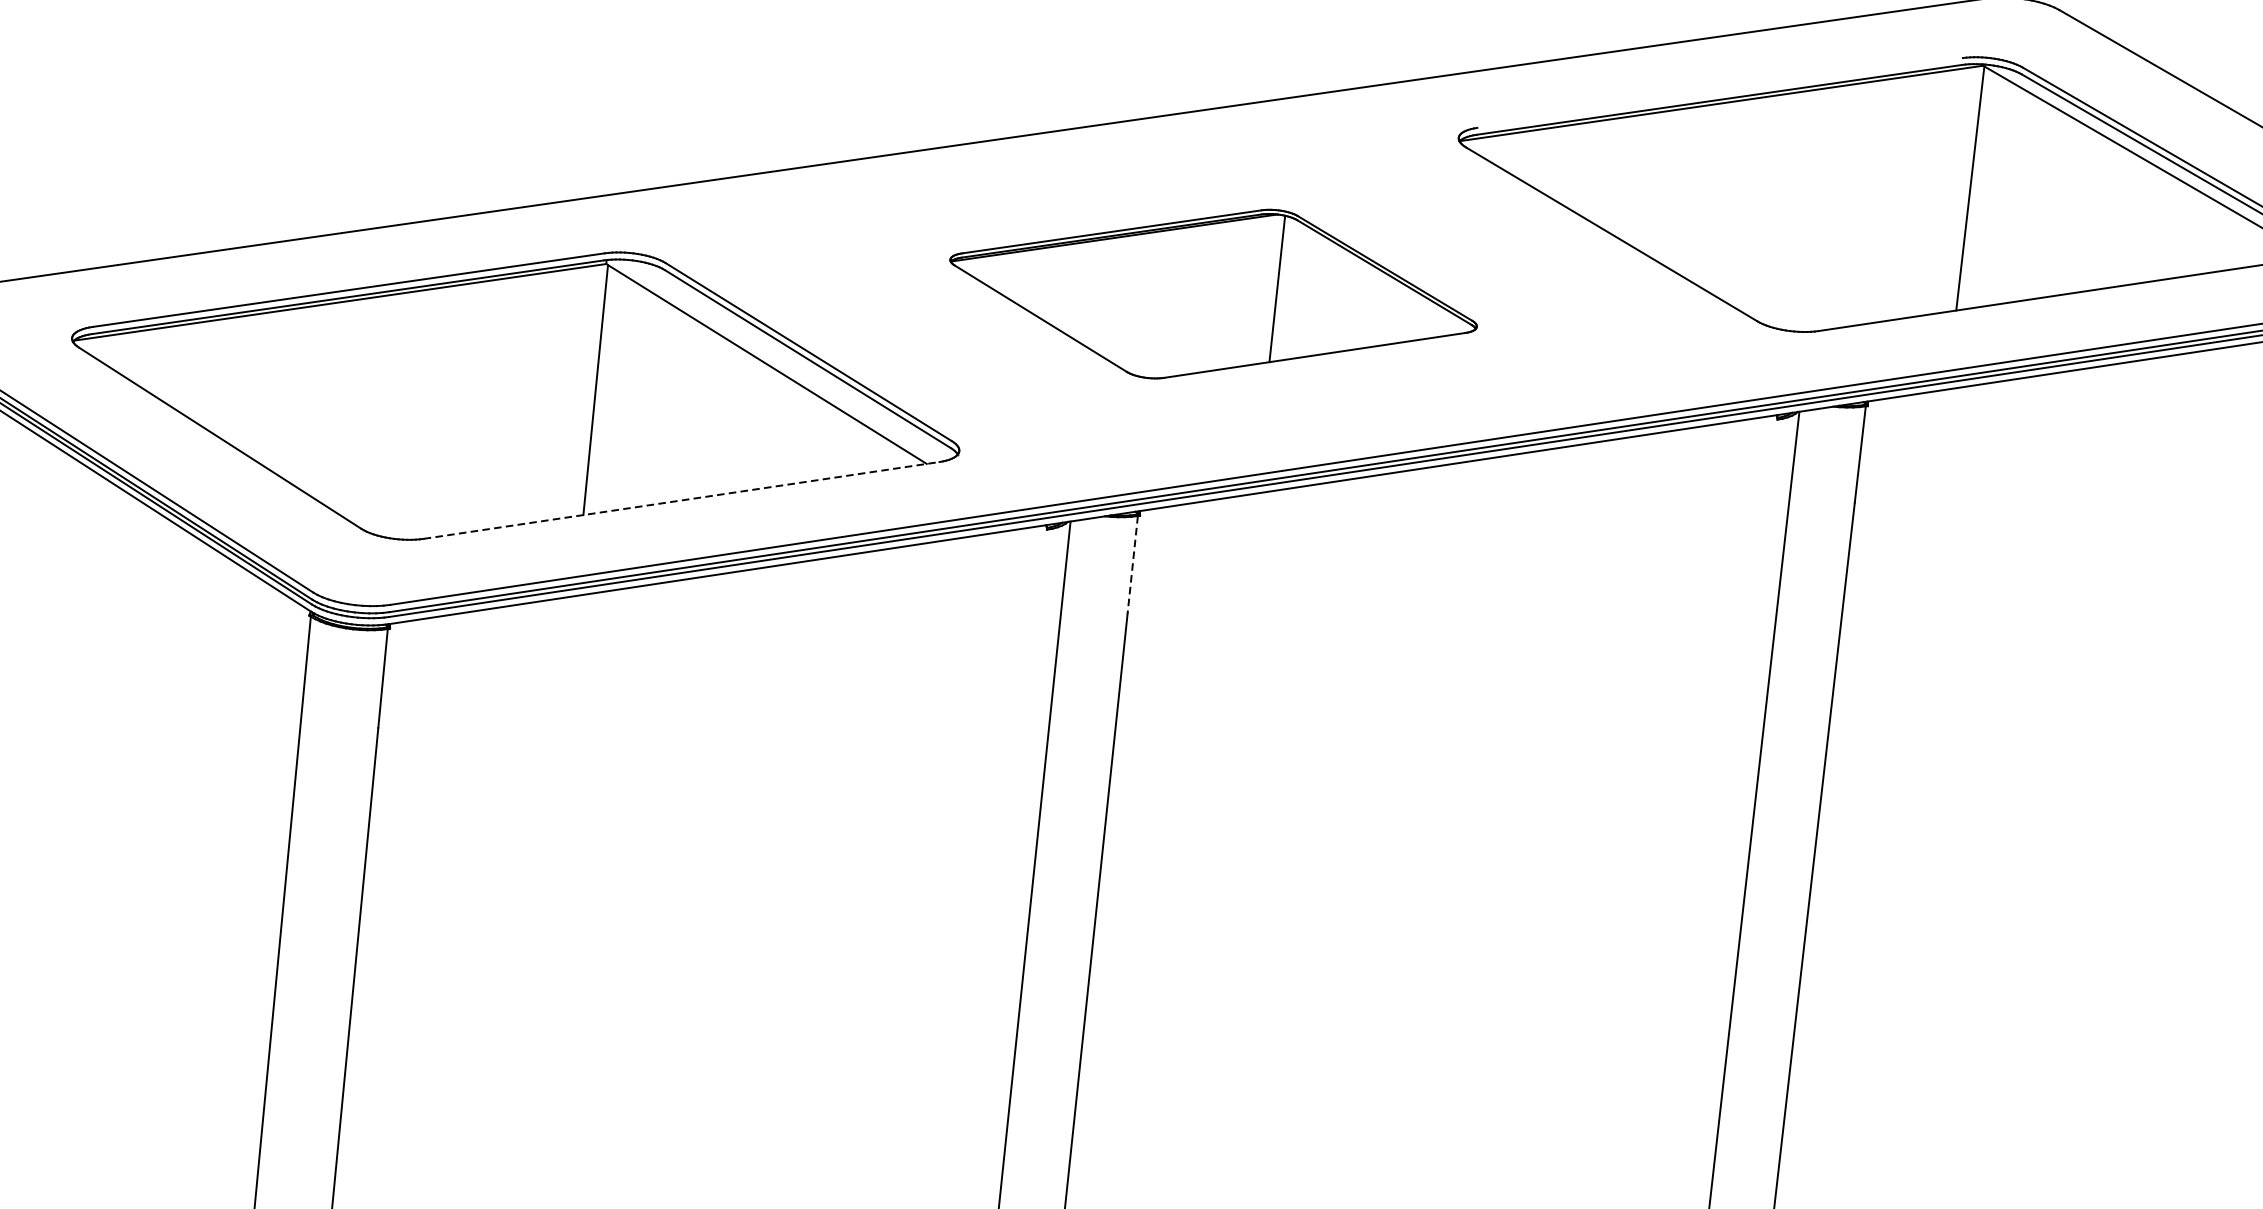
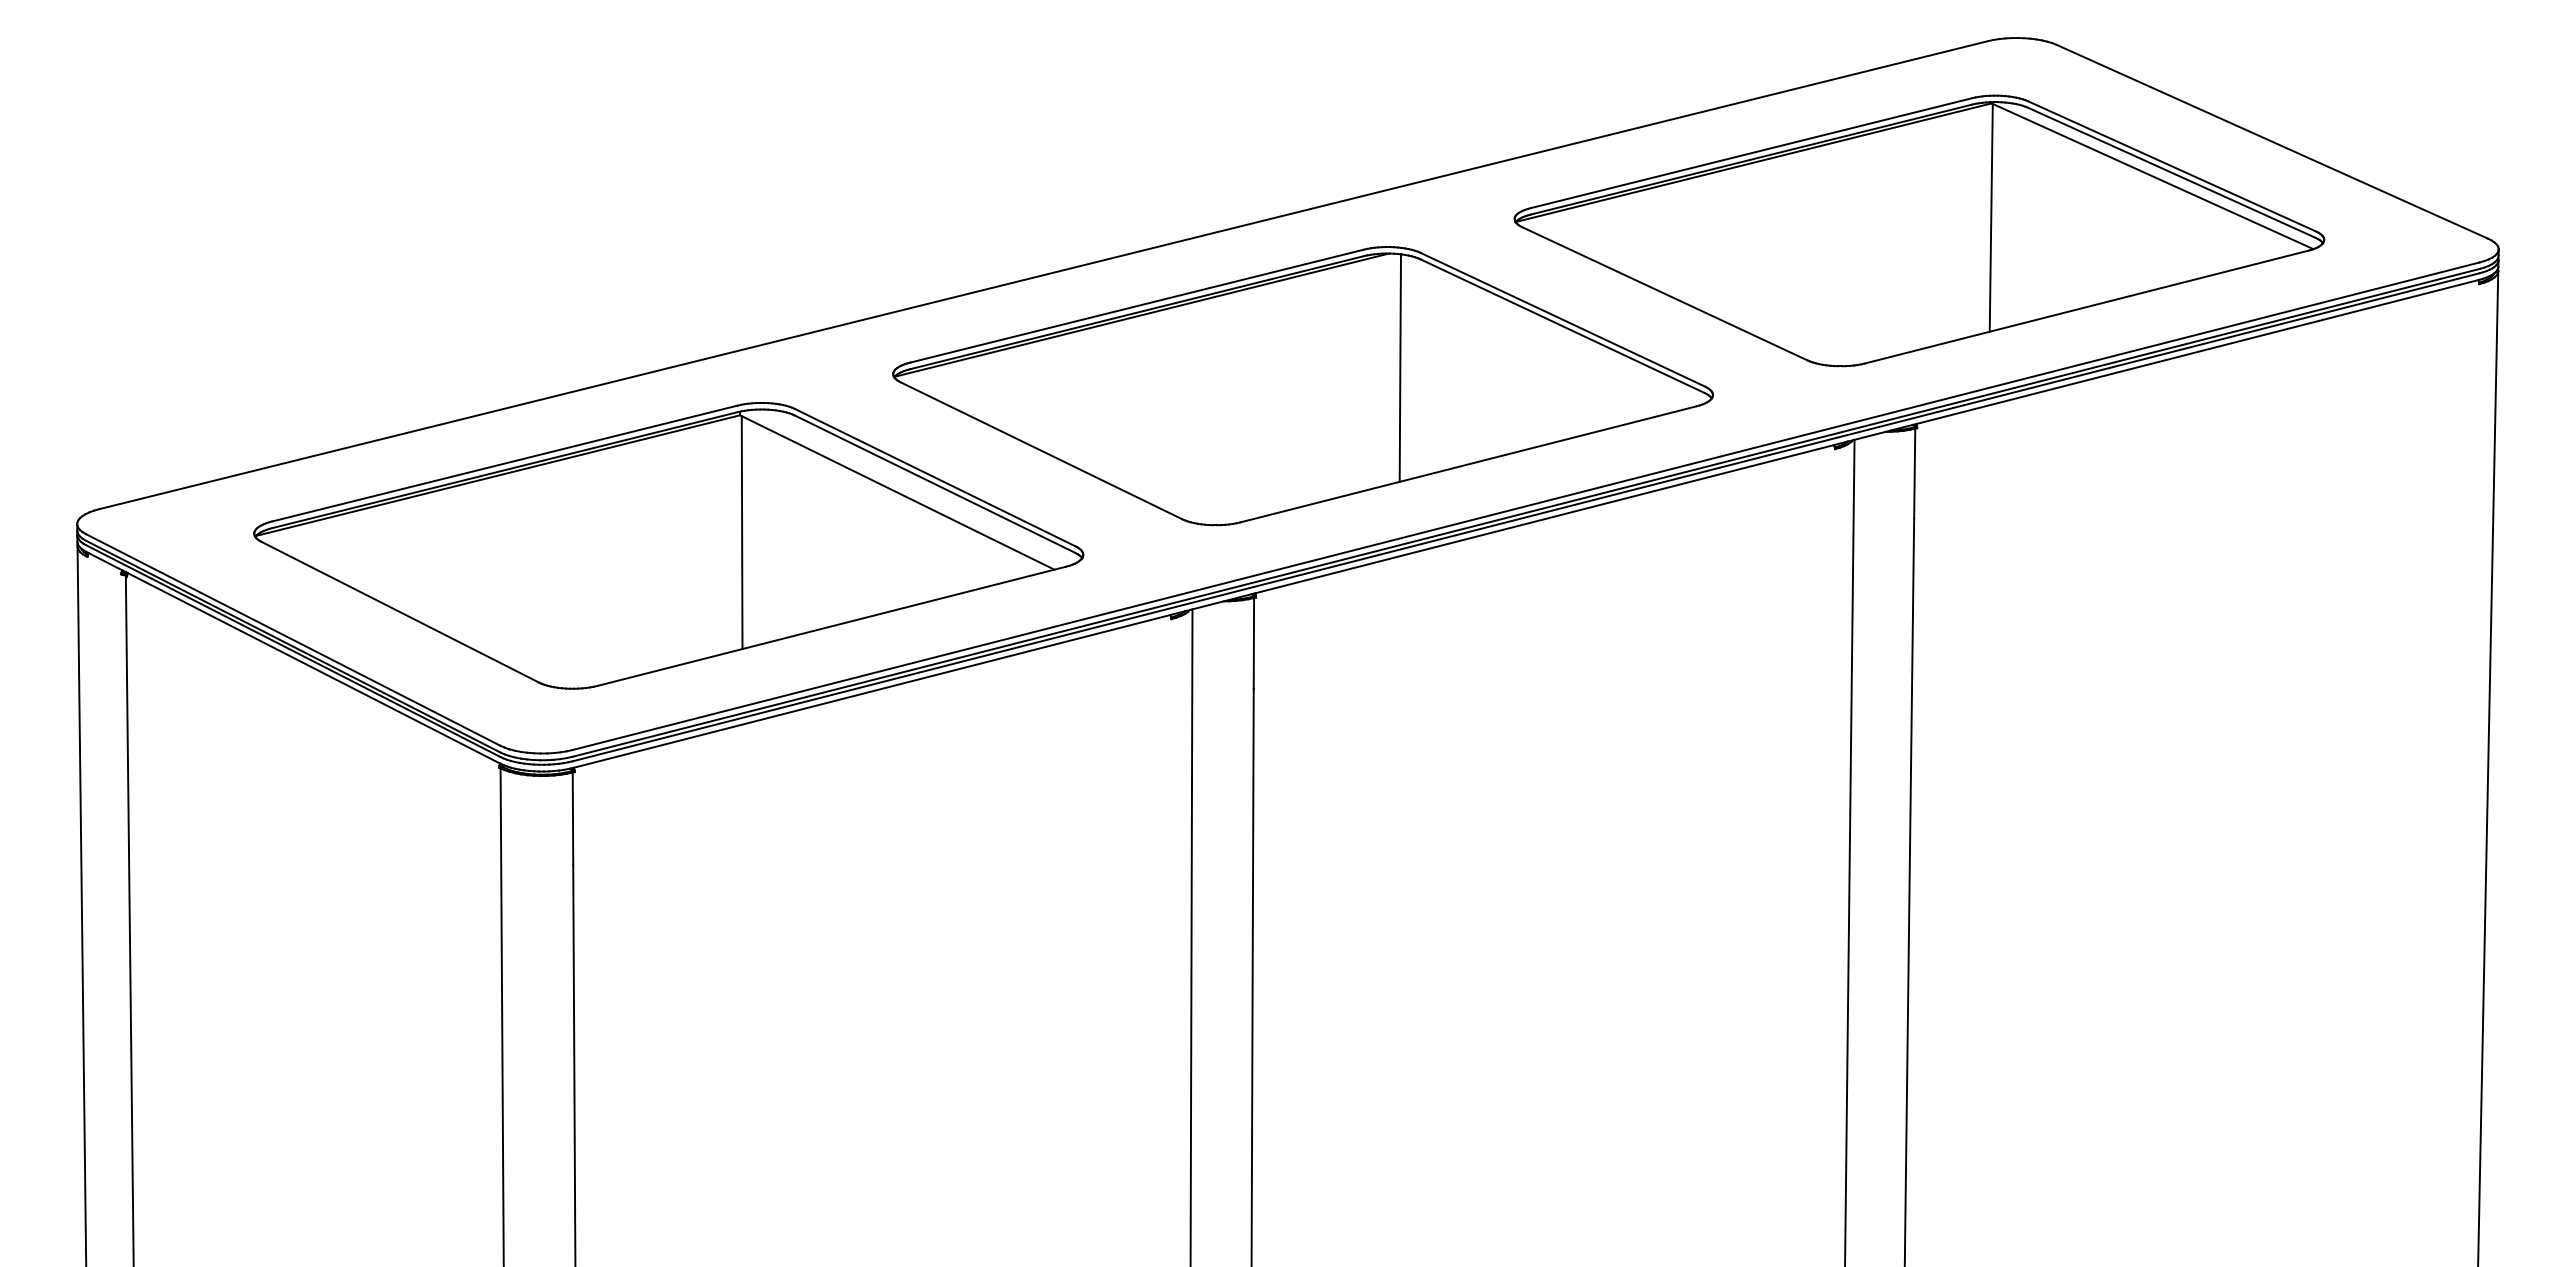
line: (1720, 93) -> (1751, 153), added
part: (1212, 294) -> (1302, 386), size x1.67
line: (681, 500) -> (831, 626), dashed -> solid
line: (1132, 565) -> (1253, 644), dashed -> solid

